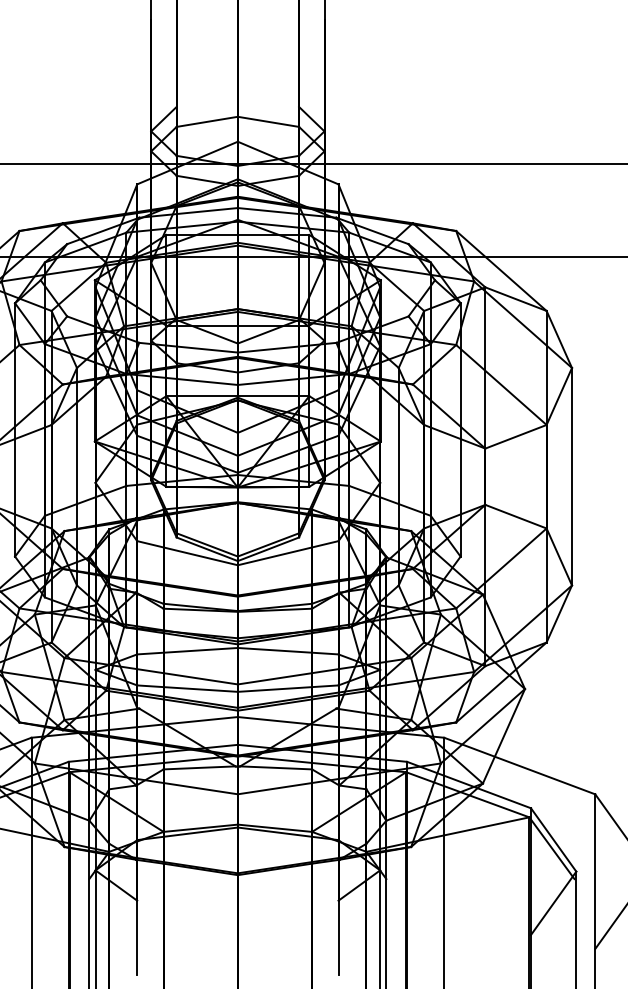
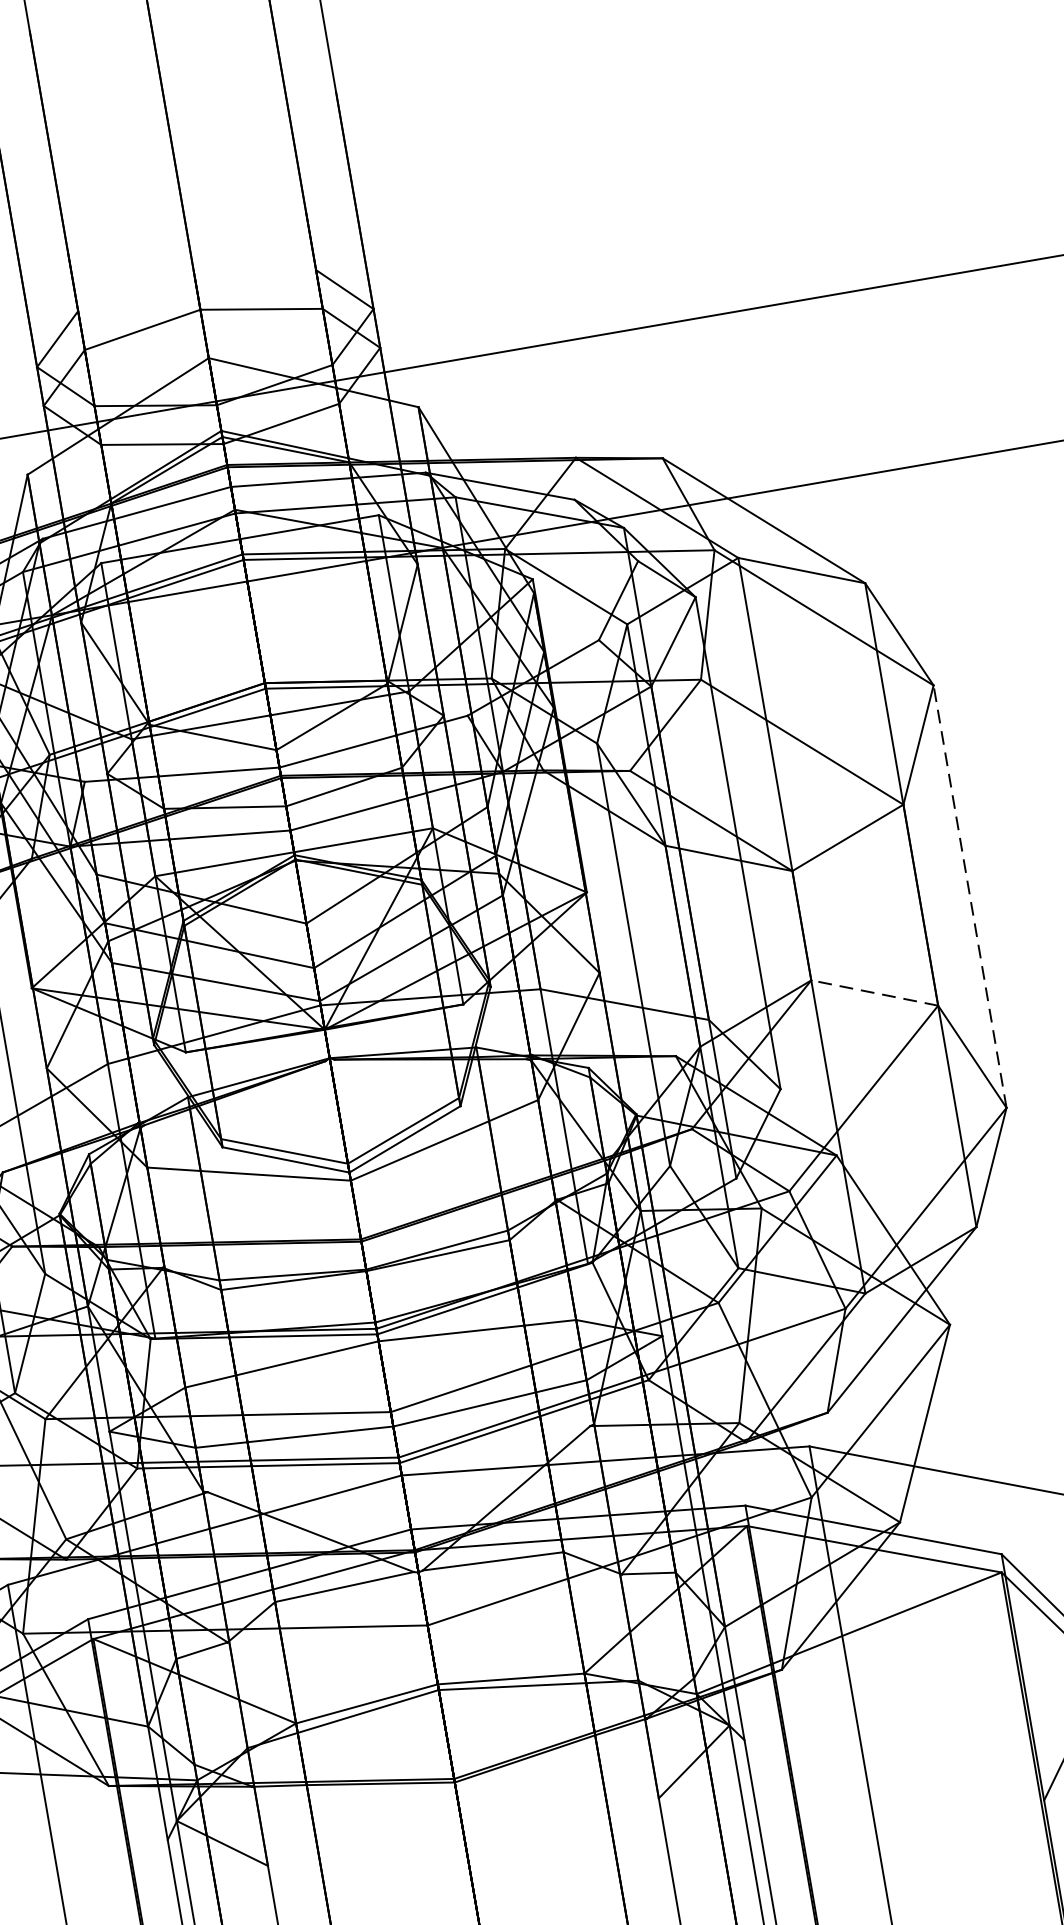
line: (572, 476) -> (970, 896), solid -> dashed
line: (516, 516) -> (875, 992), solid -> dashed

